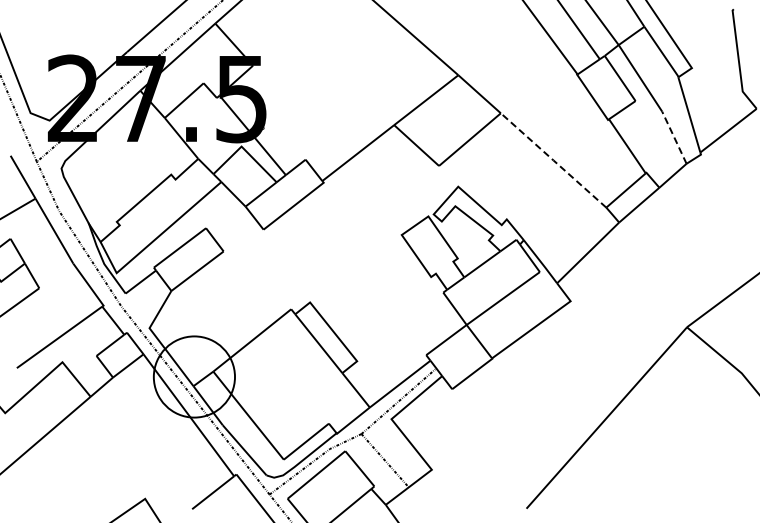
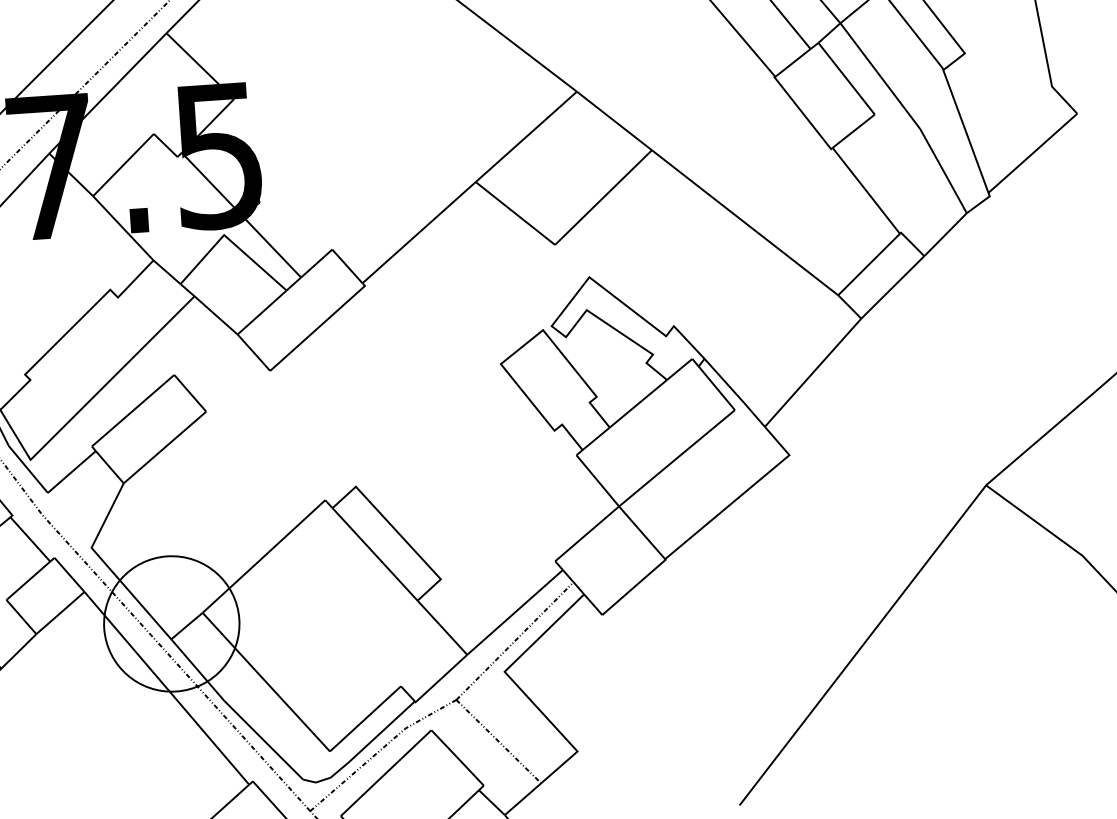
line: (674, 137) -> (943, 170), dashed -> solid
line: (553, 160) -> (744, 222), dashed -> solid

